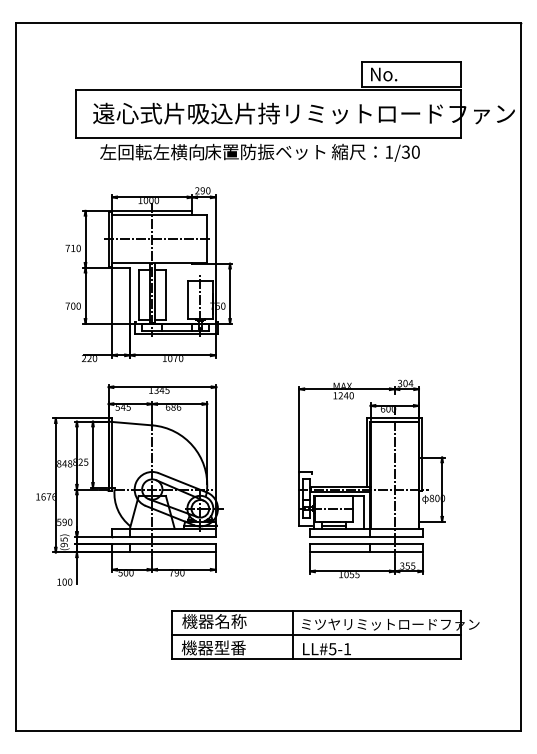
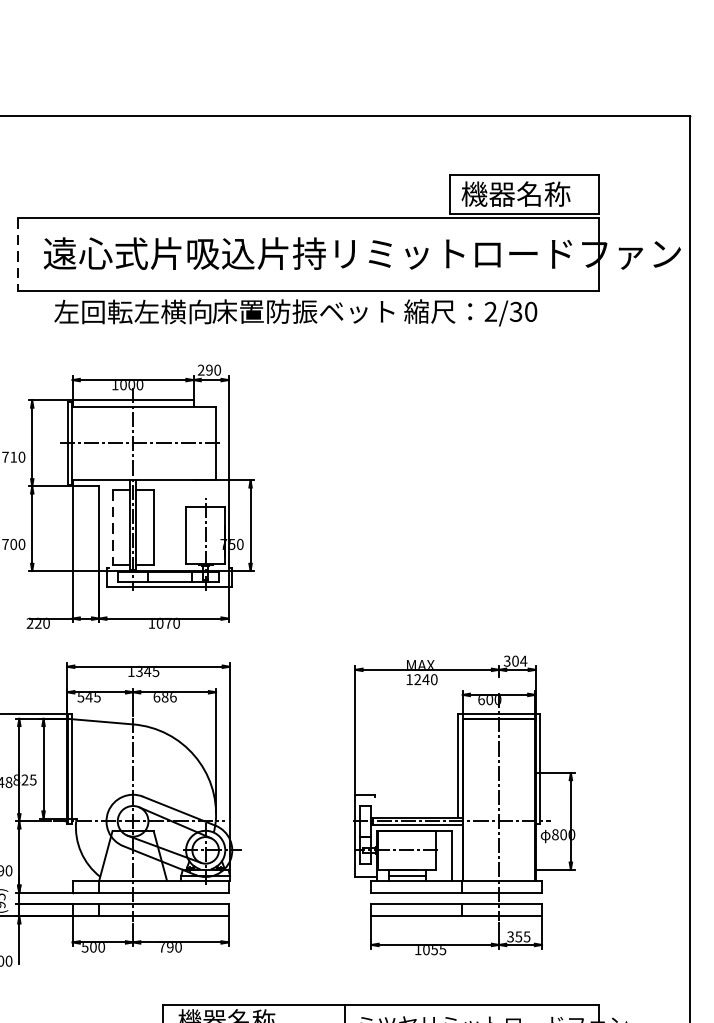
text: (405, 73) -> (515, 193), No. -> 機器名称
line: (76, 114) -> (18, 254), solid -> dashed
text: (389, 151) -> (491, 310), 1/30 -> 2/30
line: (138, 295) -> (112, 528), solid -> dashed

